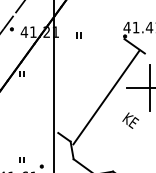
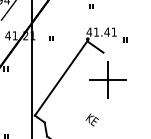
line: (105, 97) -> (60, 78), moved
text: (129, 120) -> (91, 119), moved

